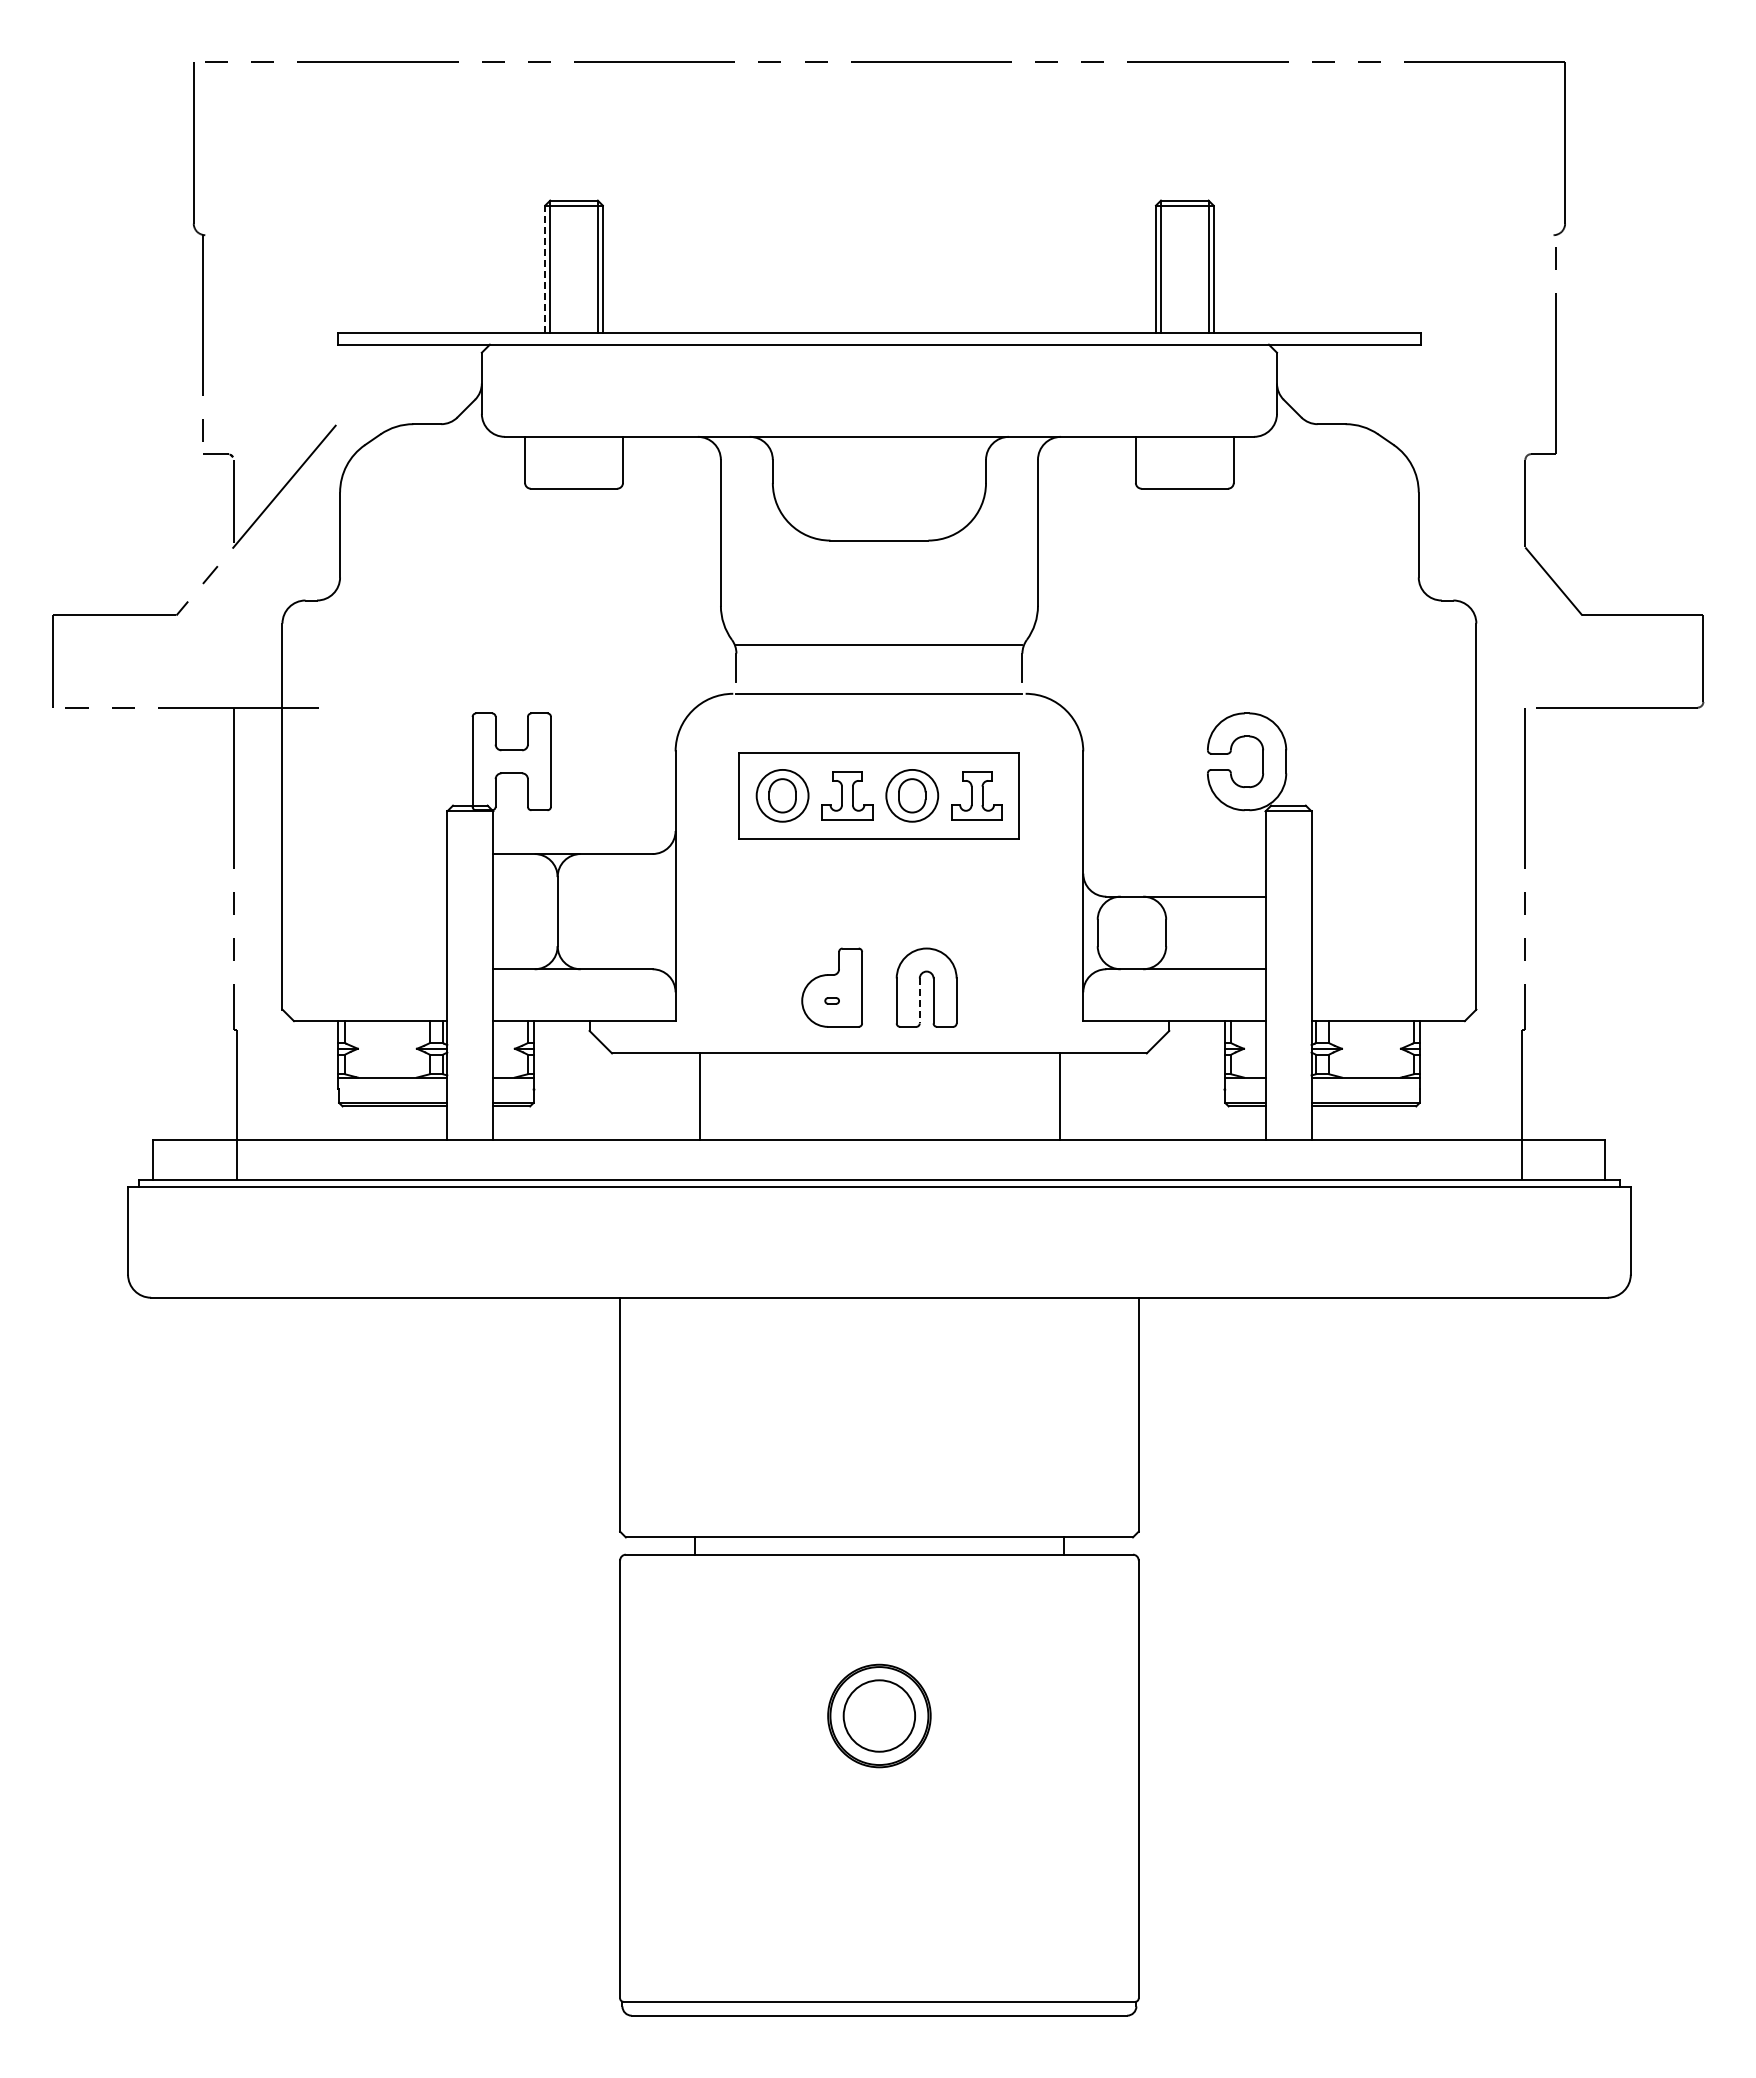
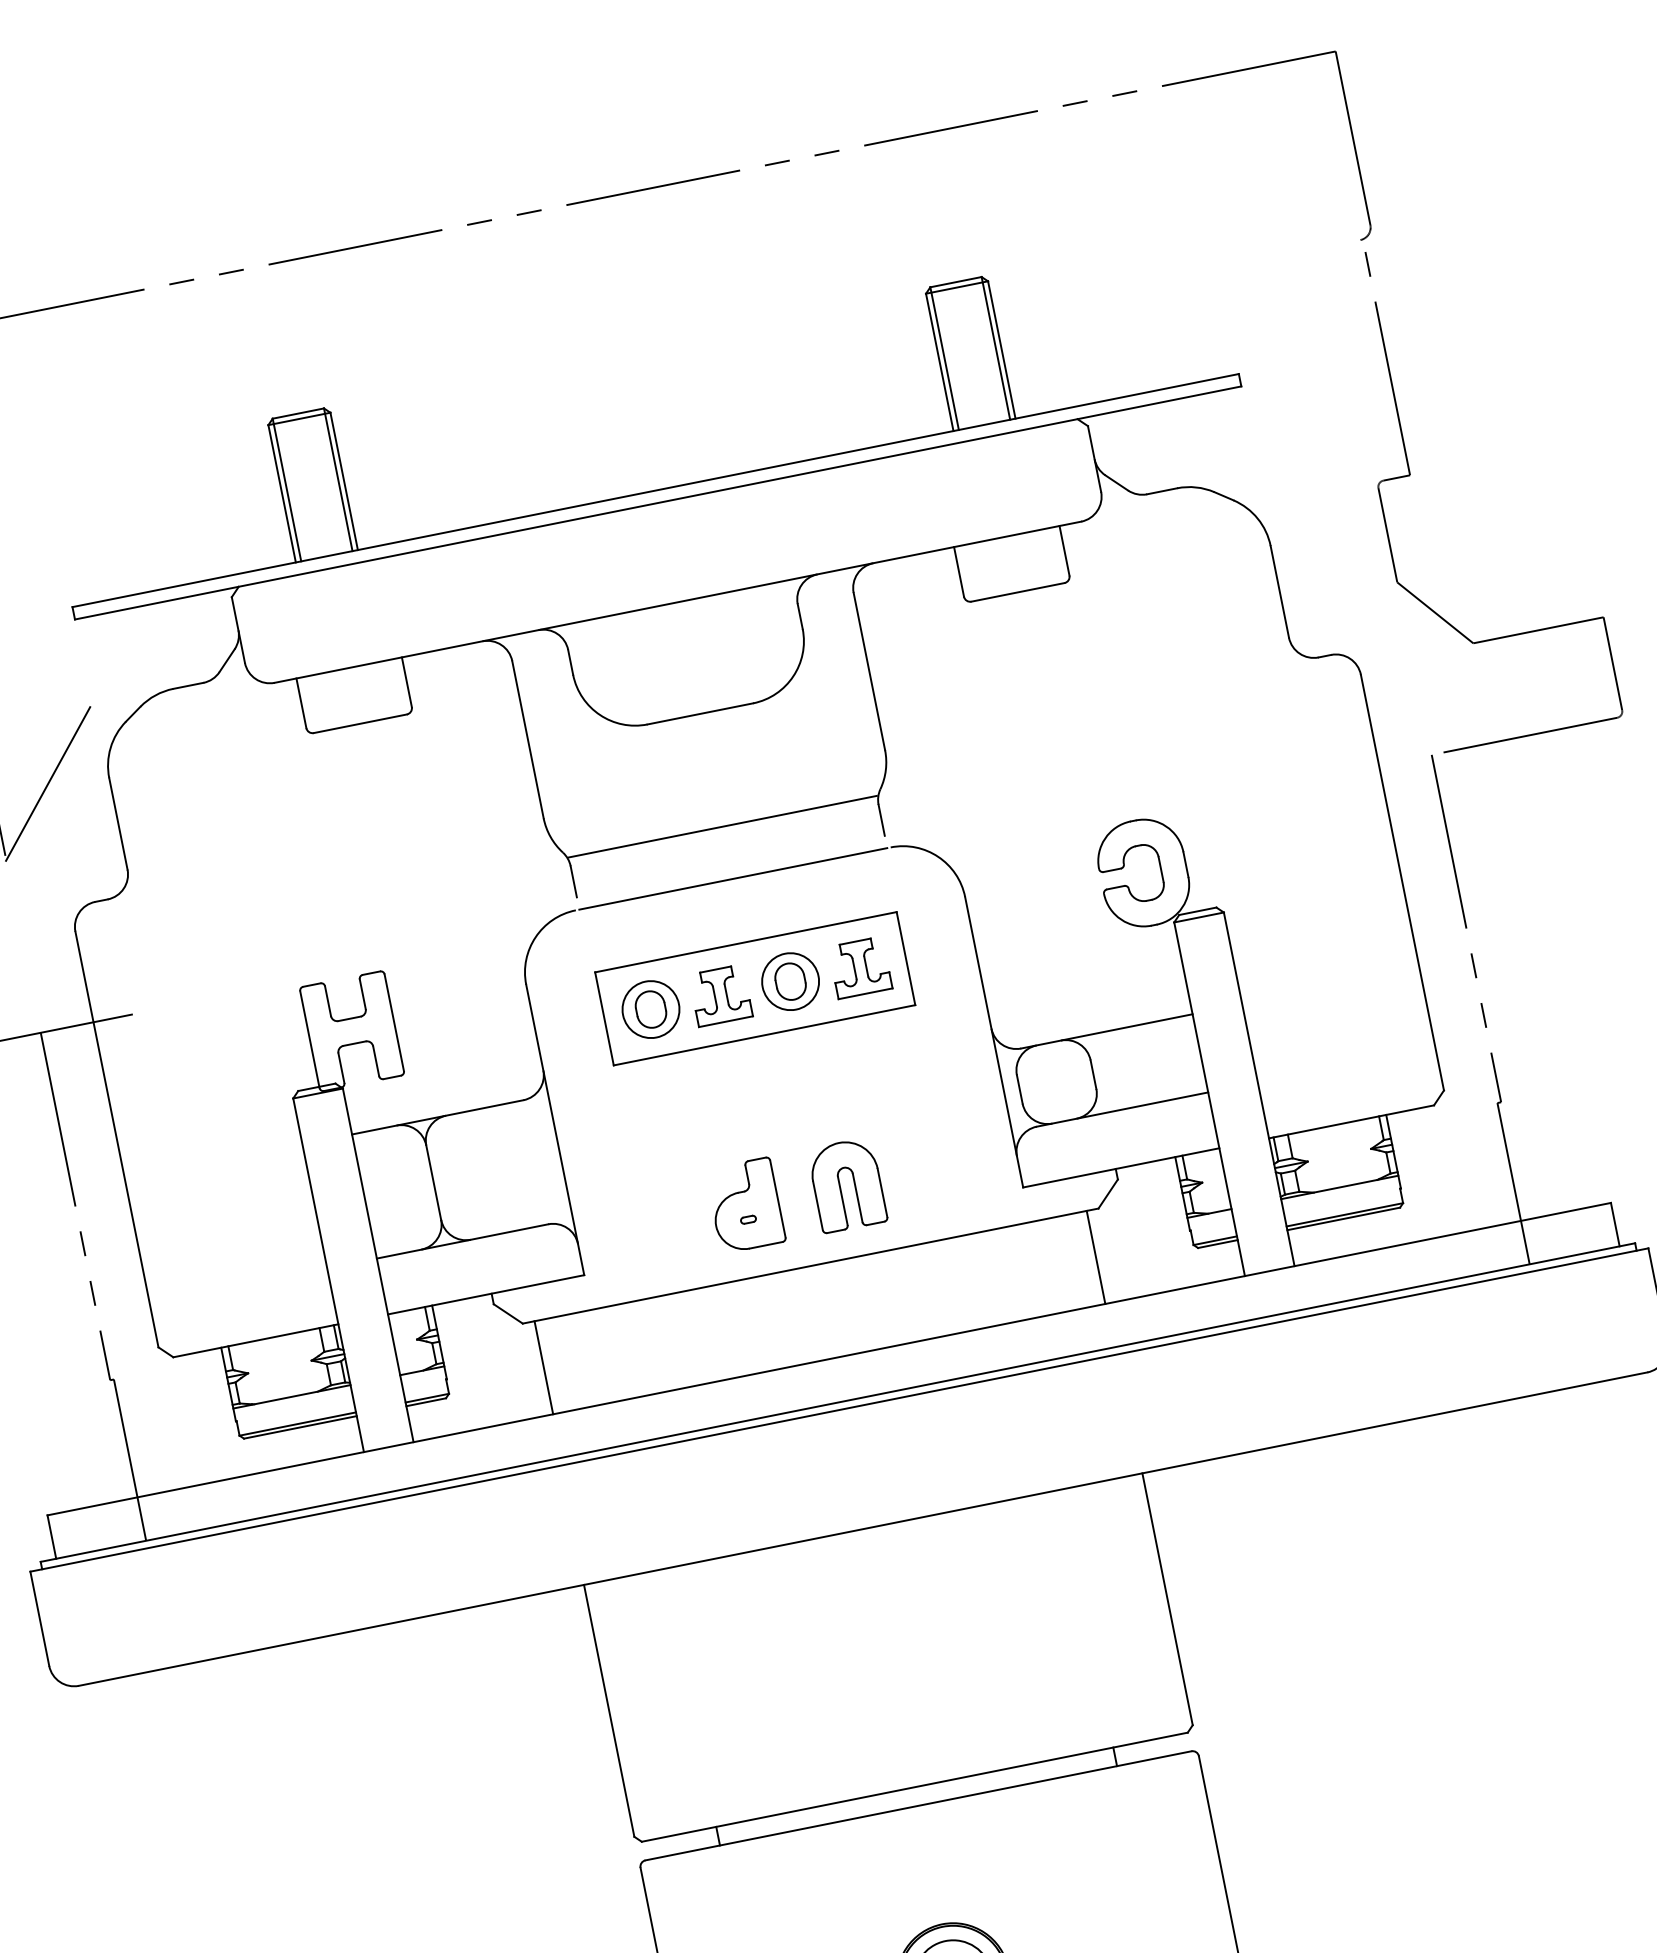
line: (545, 269) -> (282, 493), dashed -> solid
line: (919, 1001) -> (842, 1201), dashed -> solid
line: (700, 1096) -> (544, 1367), moved
line: (1059, 1096) -> (1095, 1257), moved

